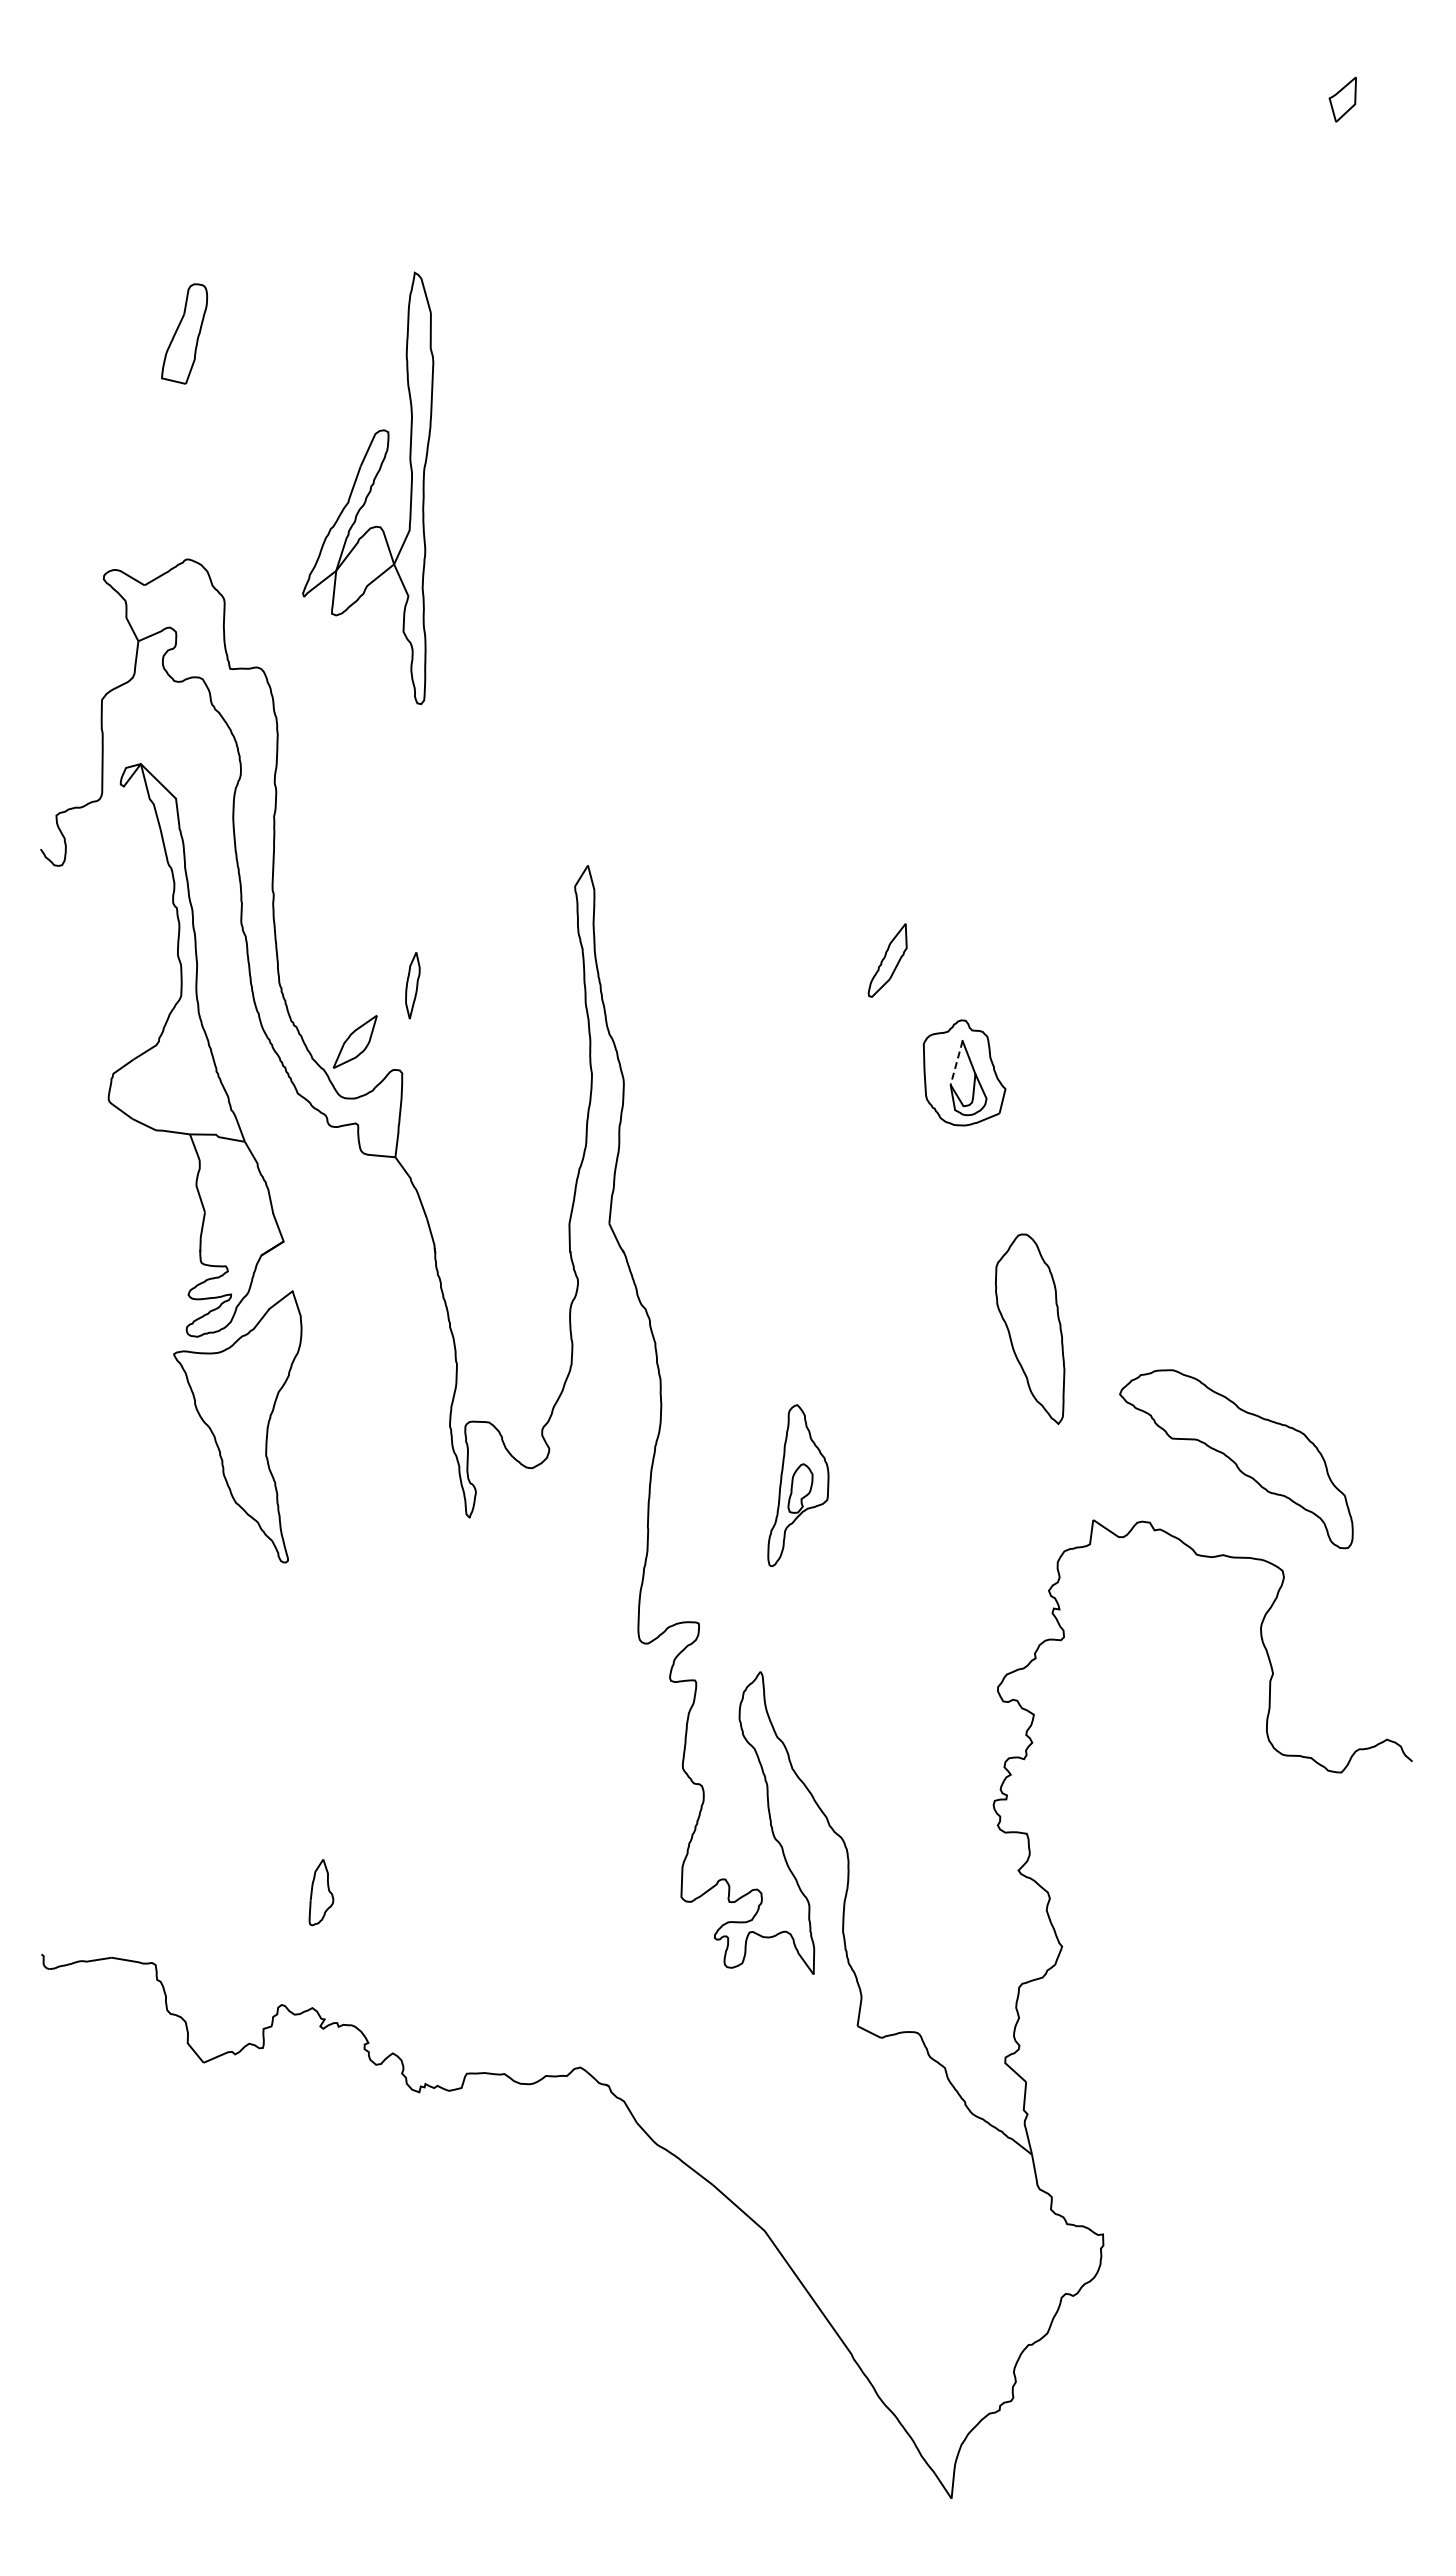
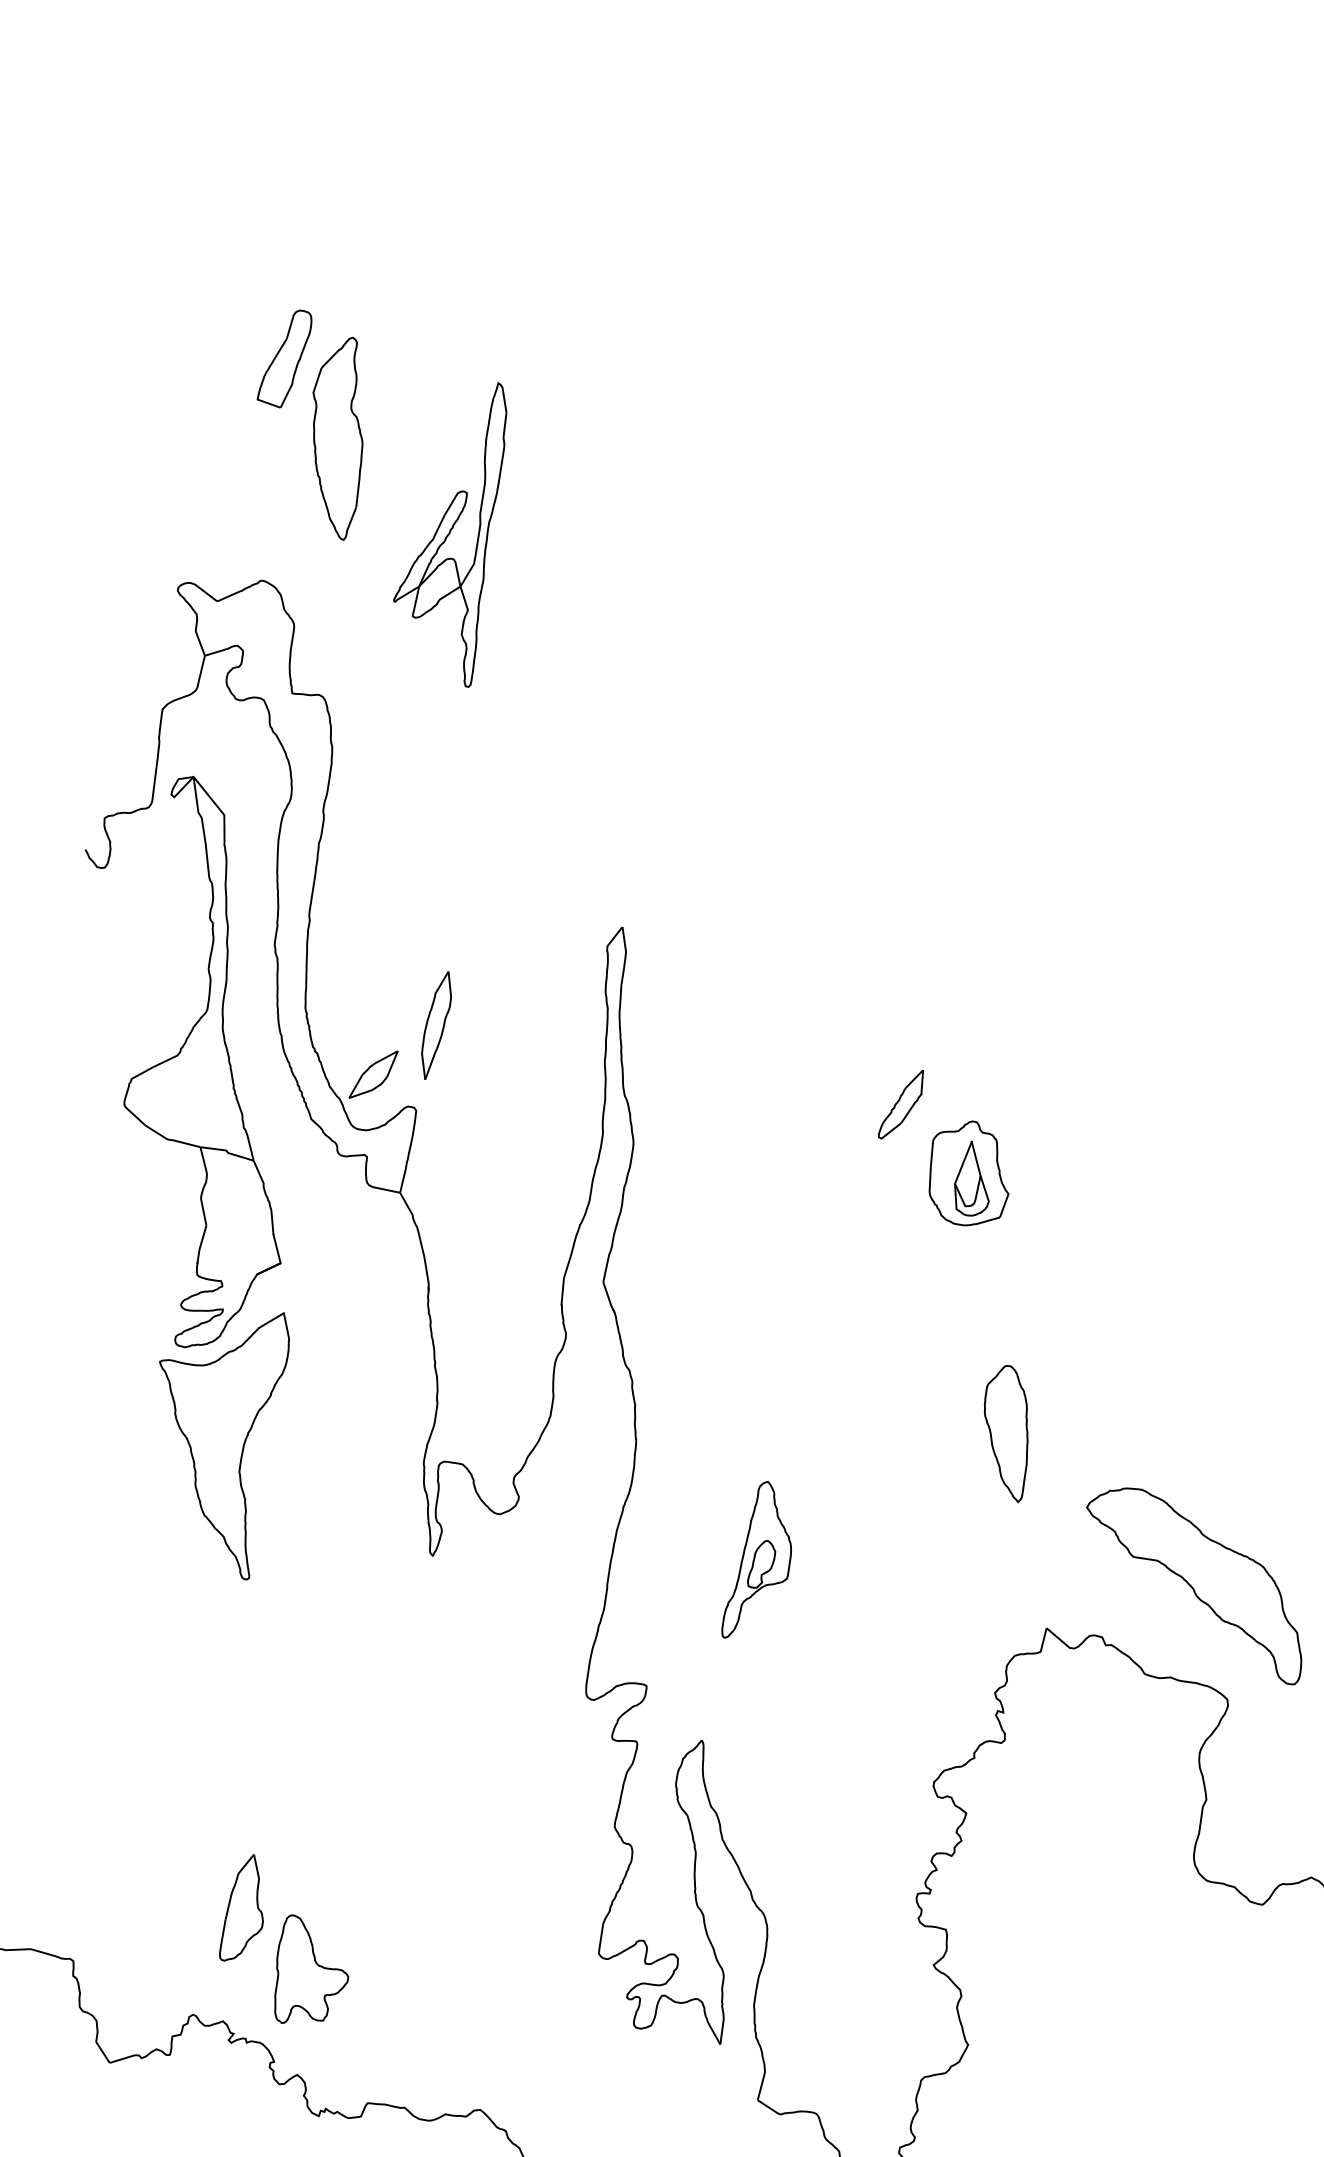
part: (245, 407) -> (336, 437), added
part: (367, 488) -> (447, 531), size x0.71
part: (887, 960) -> (901, 1104), moved
part: (412, 985) -> (436, 1025), size x1.67
line: (956, 1062) -> (963, 1162), dashed -> solid
part: (1029, 1328) -> (1005, 1432), size x0.71
part: (321, 1892) -> (244, 1908), size x1.67
part: (395, 1948) -> (311, 1971), added

